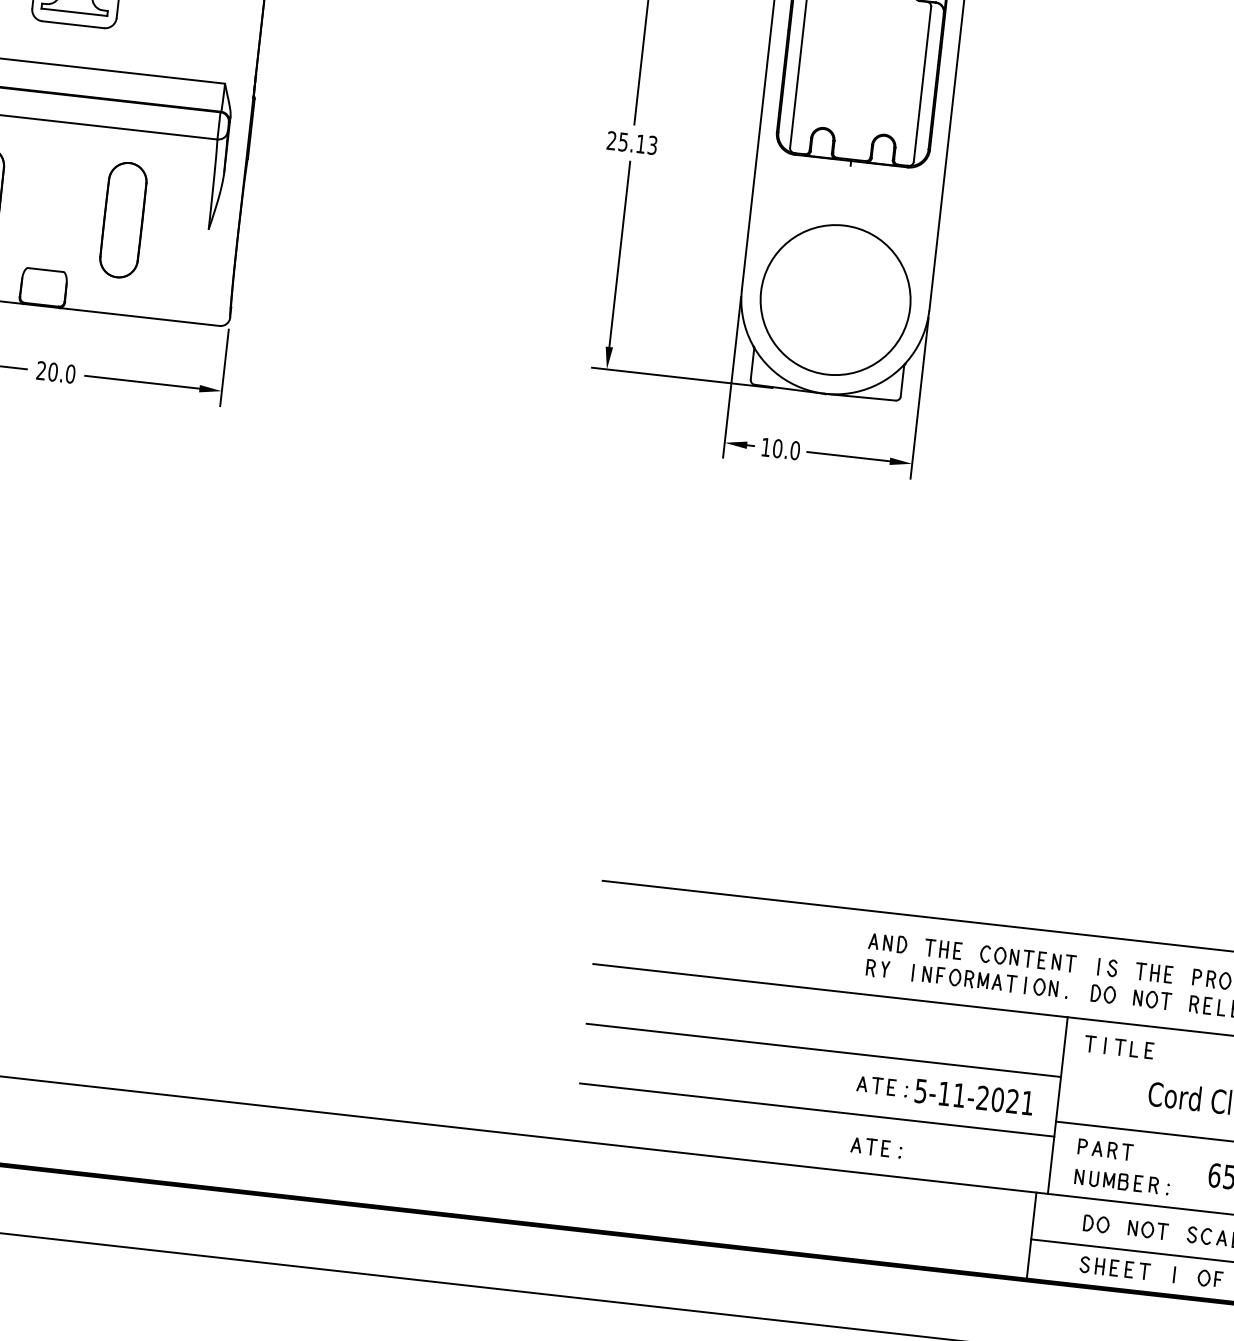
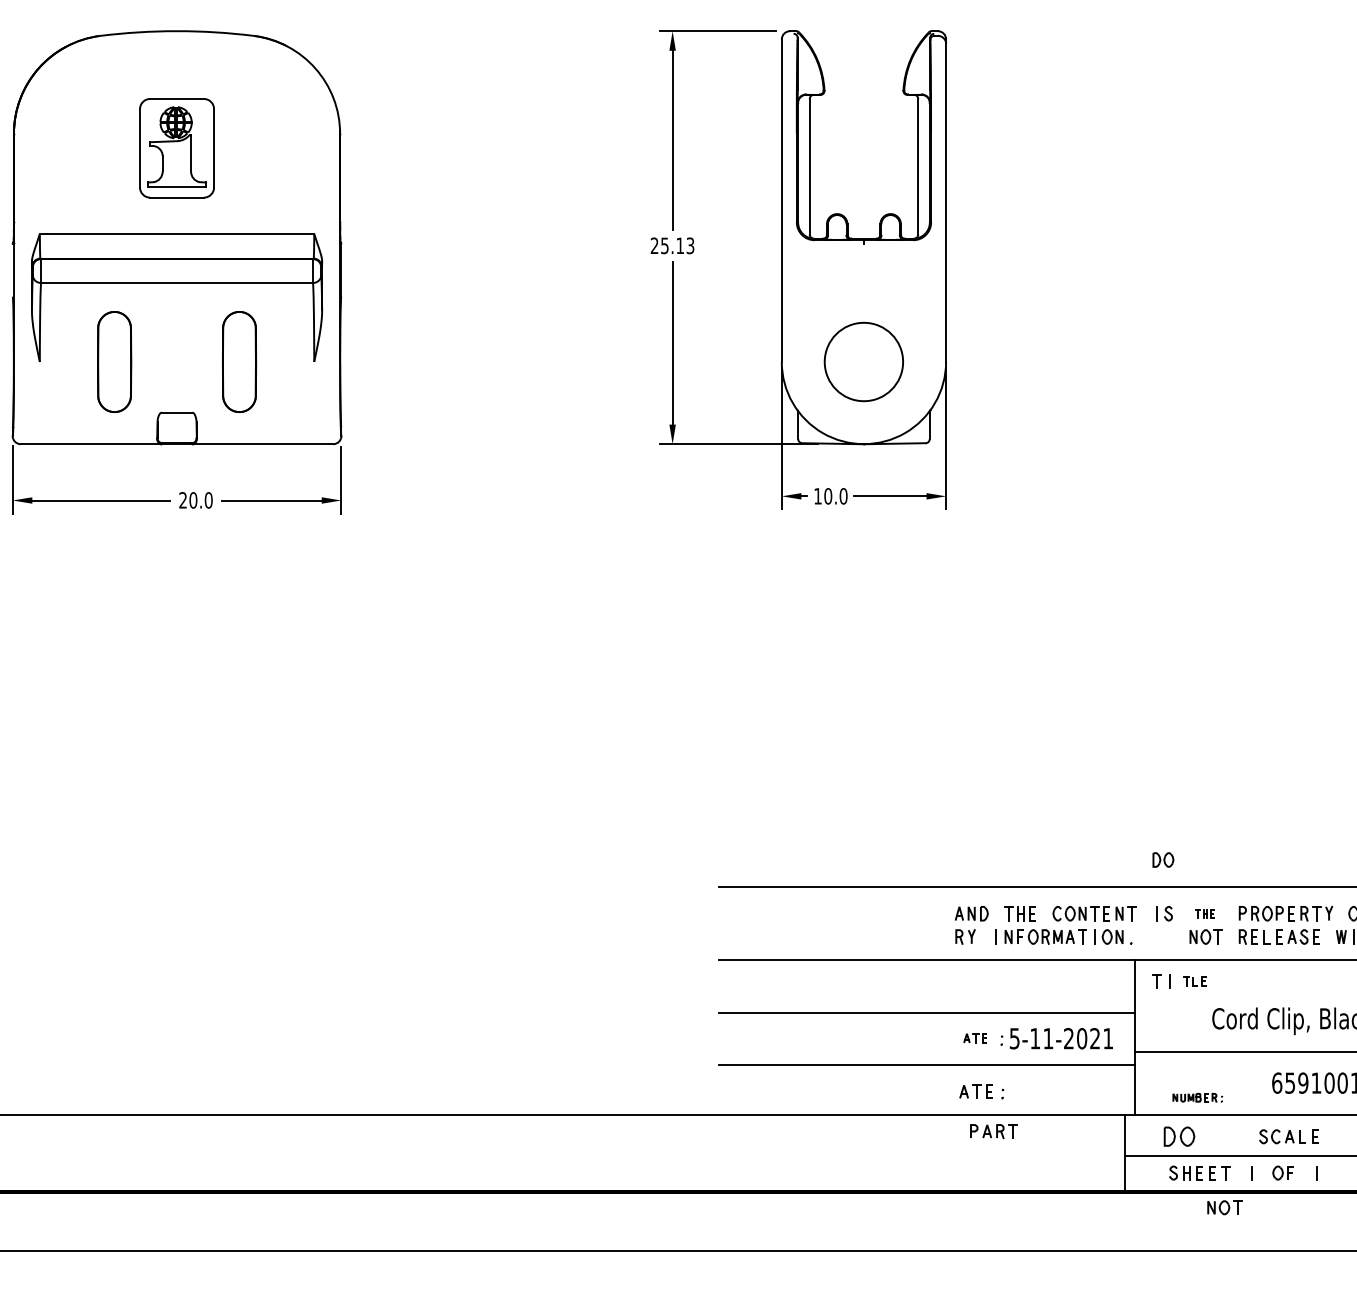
circle: (835, 299) -> (863, 361), size x0.6
part: (1153, 972) -> (1204, 913), size x0.6
part: (1103, 993) -> (1163, 859), moved
part: (1133, 1048) -> (1194, 981), size x0.7
part: (876, 1085) -> (975, 1038), size x0.7
part: (1104, 1149) -> (993, 1131), moved
part: (1121, 1181) -> (1197, 1097), size x0.6
part: (1096, 1223) -> (1179, 1136), size x1.4
part: (1147, 1229) -> (1224, 1207), moved

